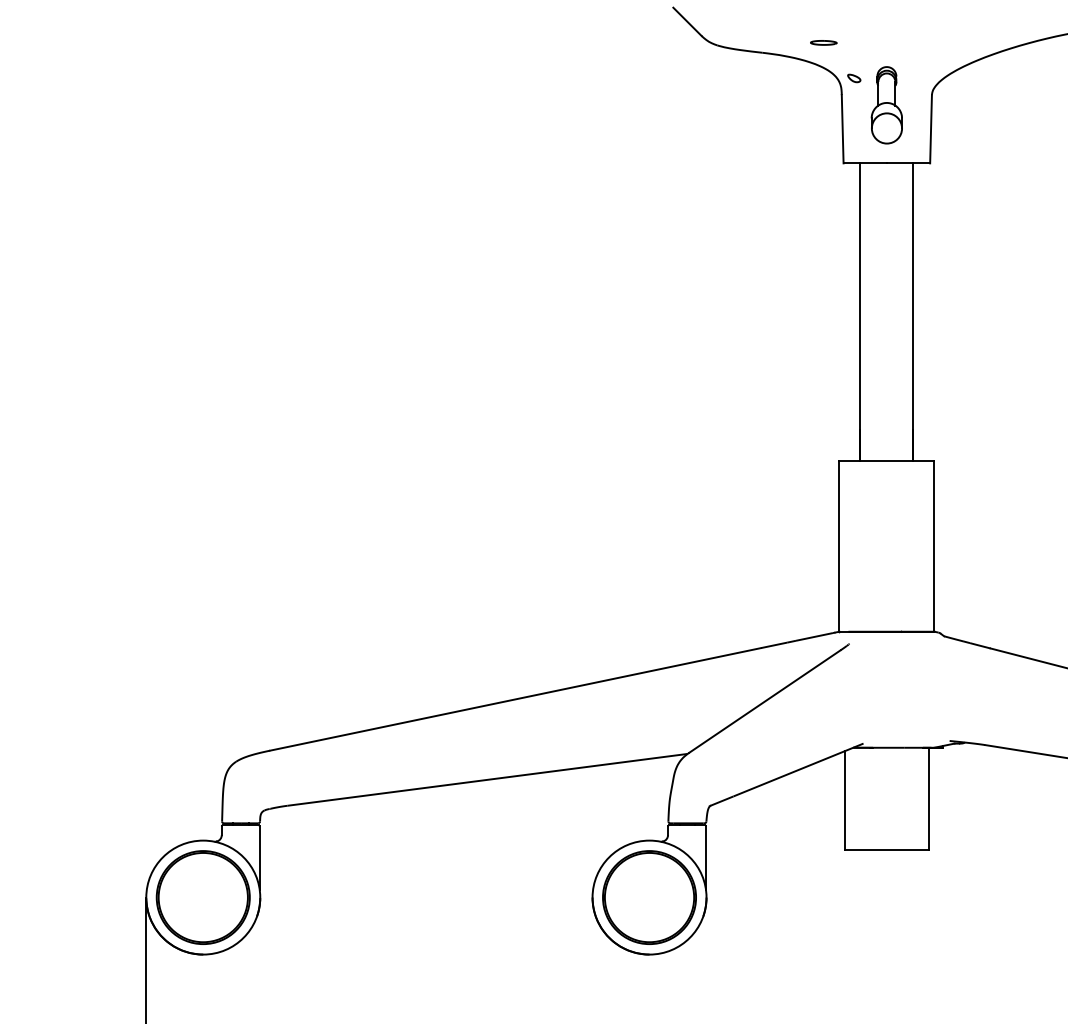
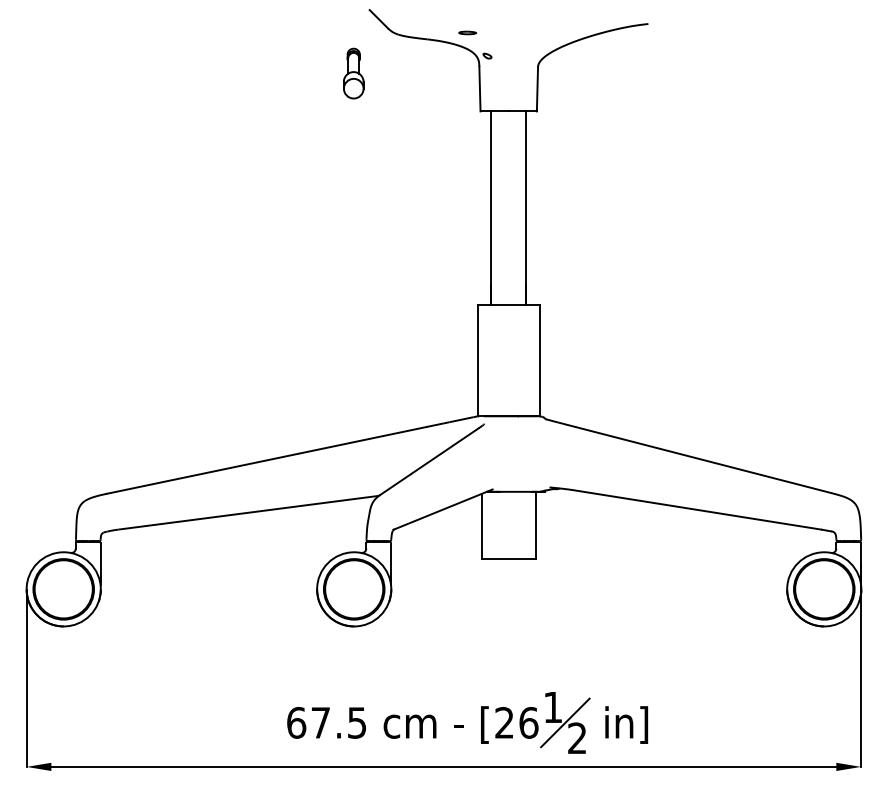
part: (886, 105) -> (353, 73), moved

